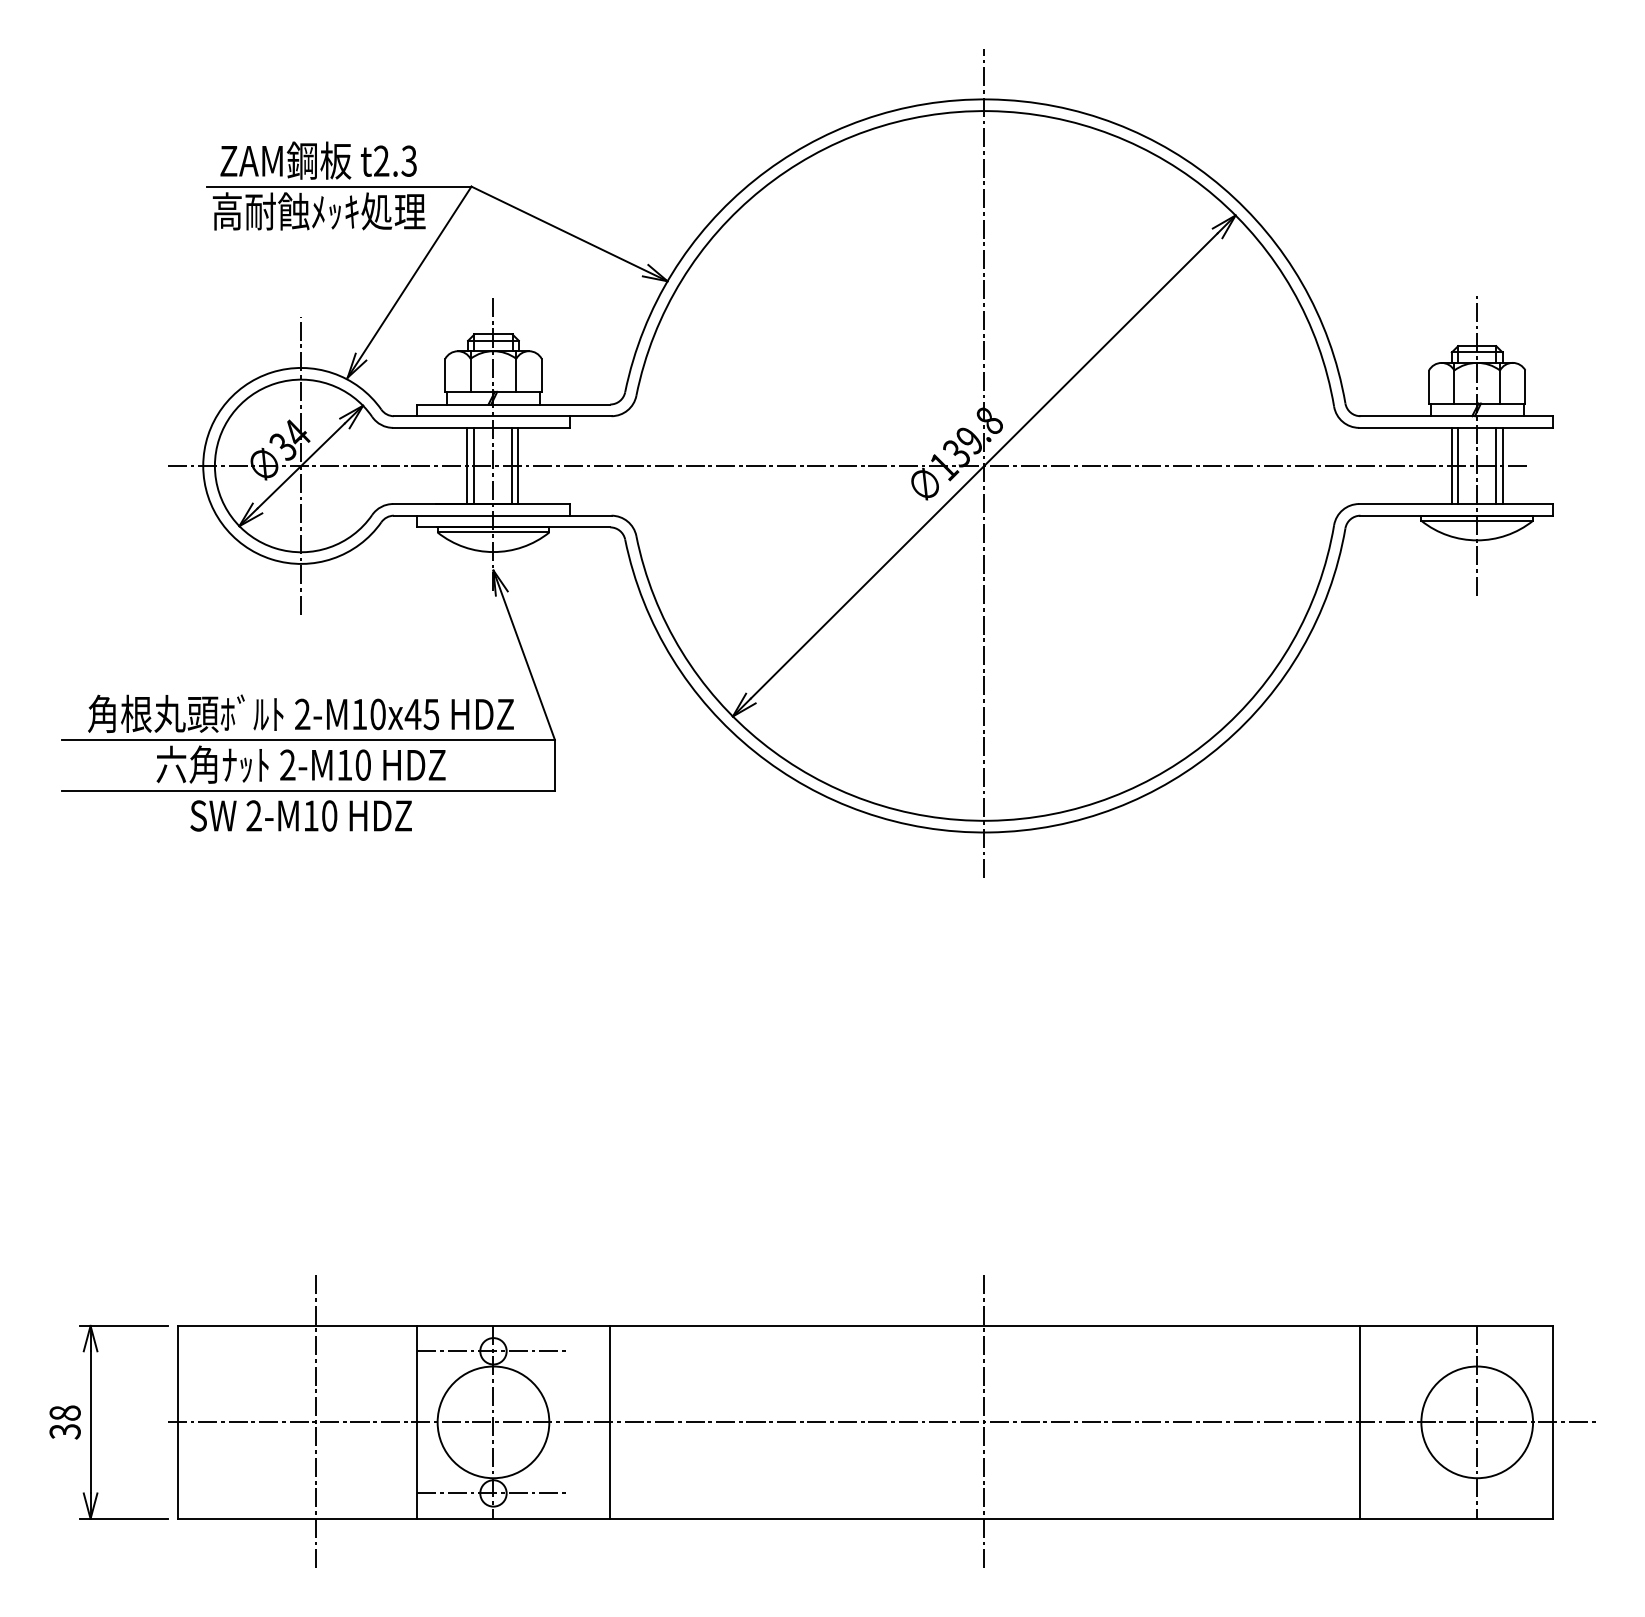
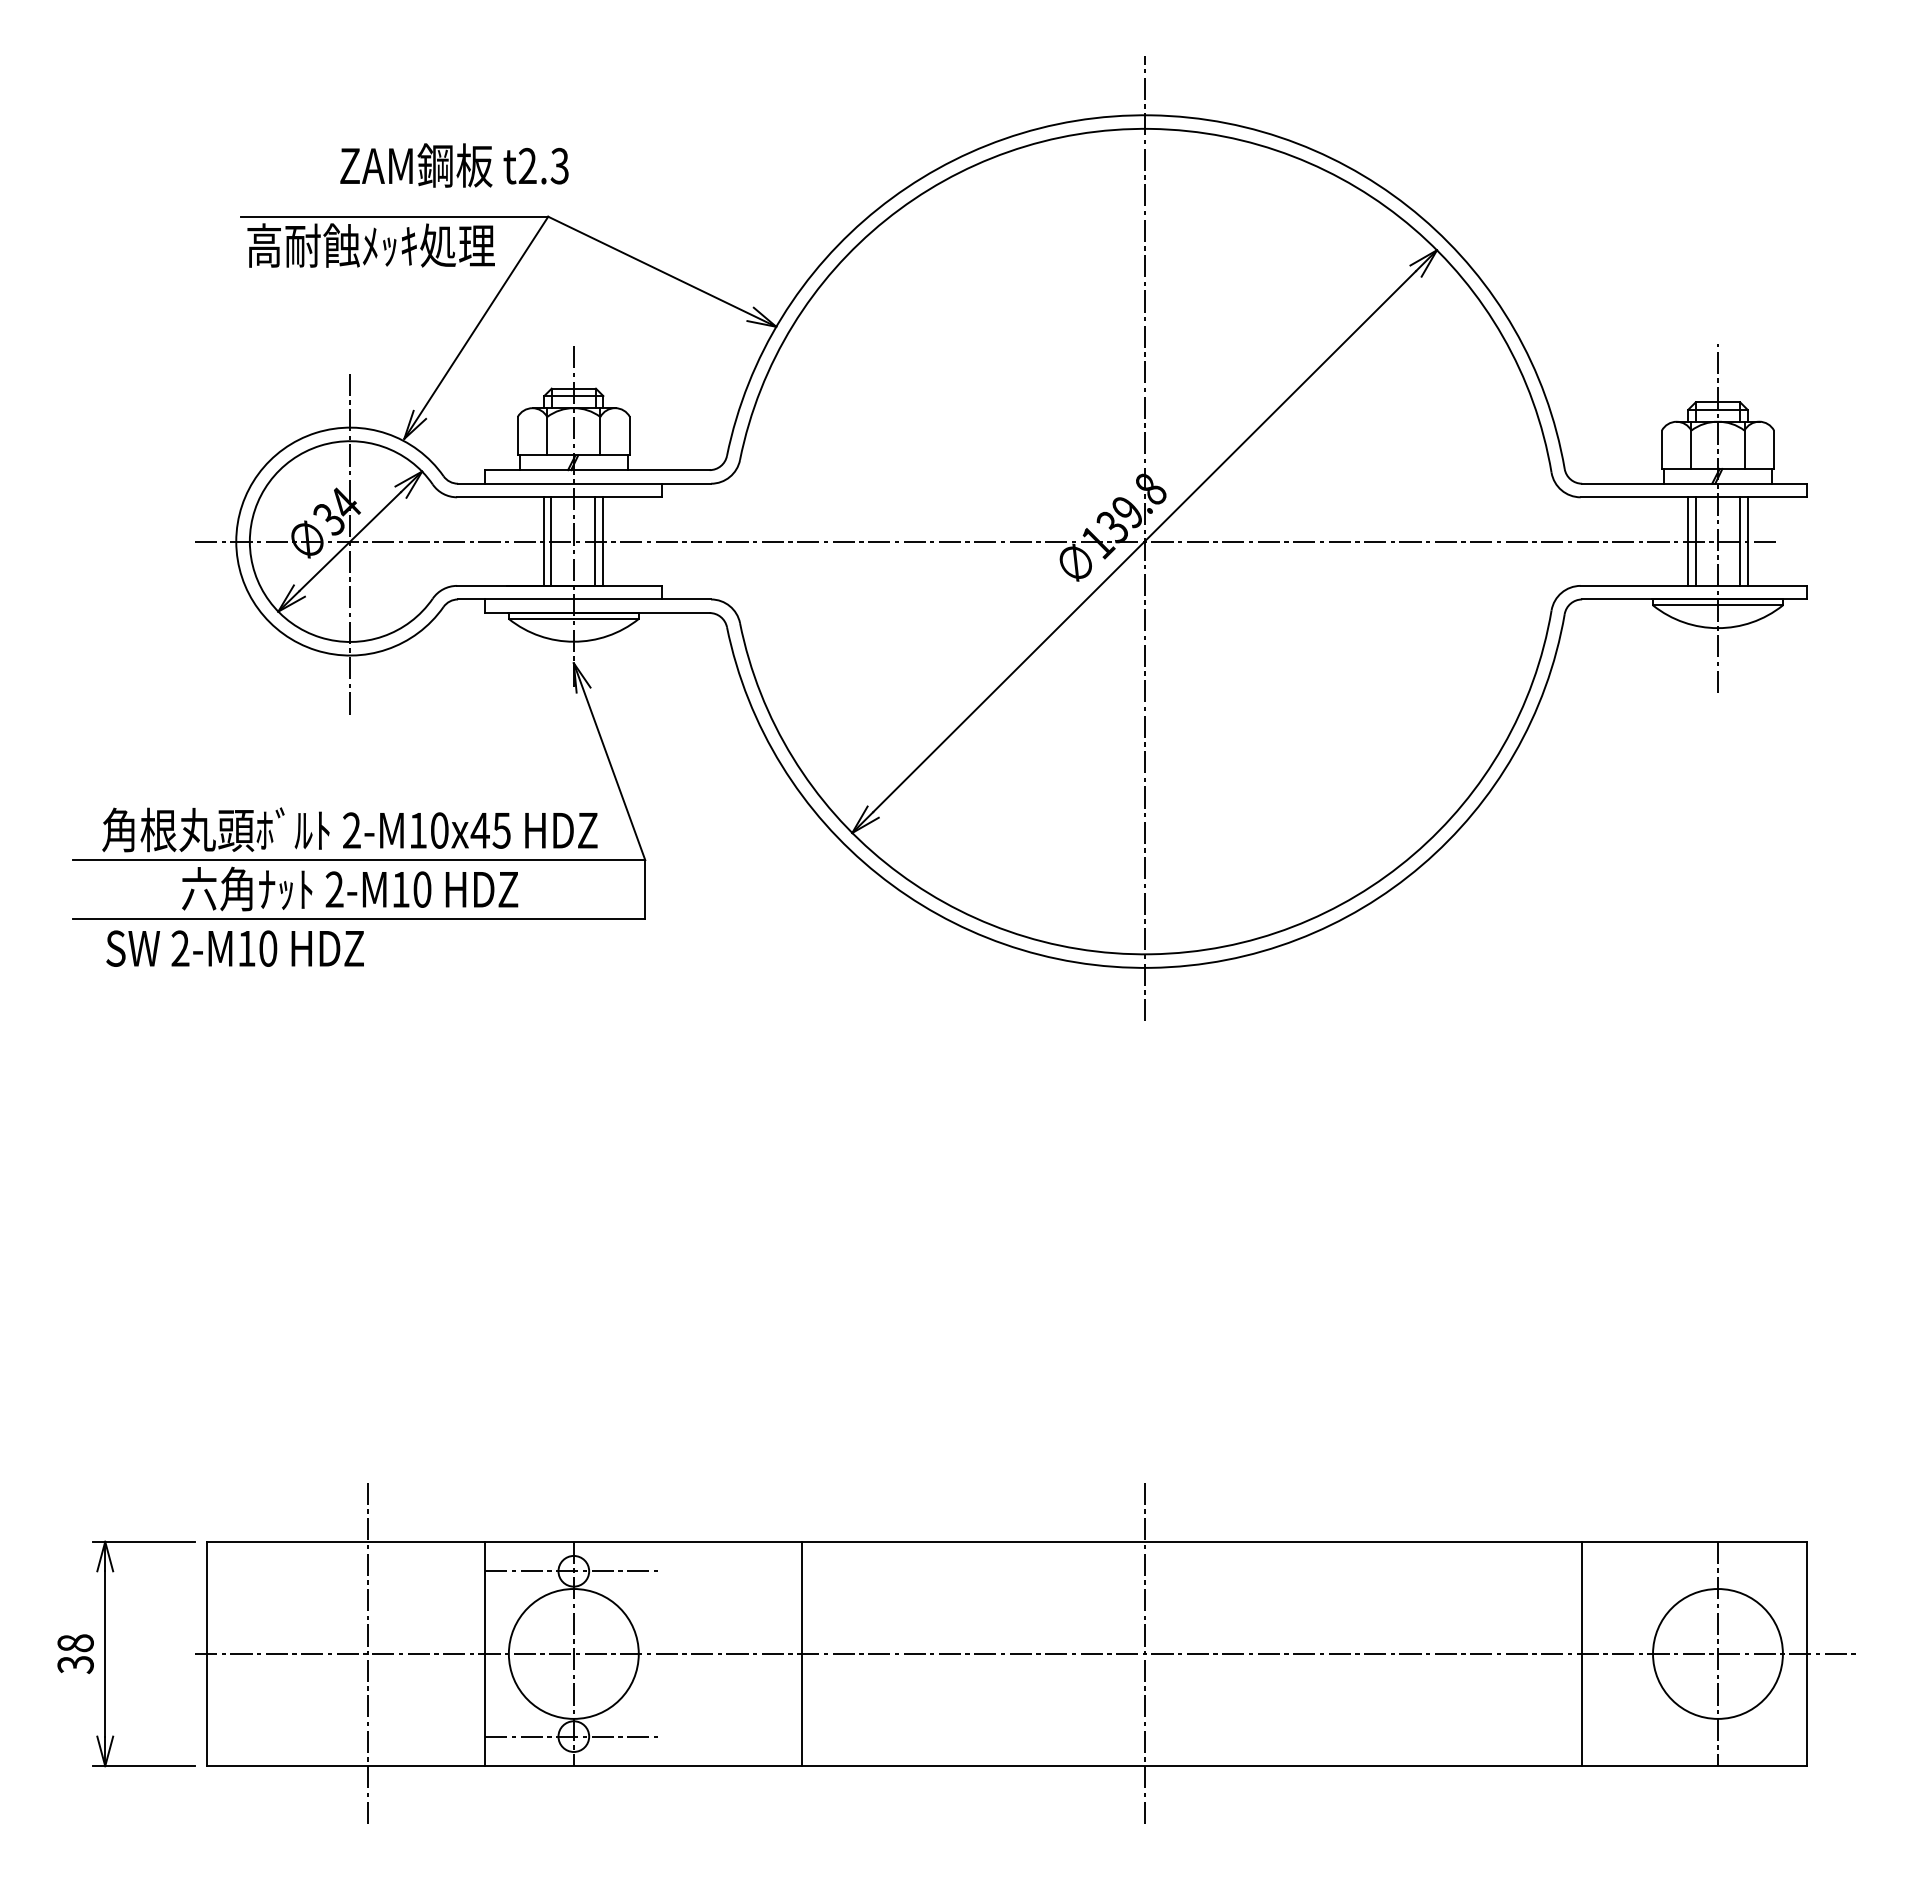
text: (318, 160) -> (454, 165), moved
text: (300, 815) -> (234, 948), moved
line: (610, 1421) -> (801, 1653), moved

